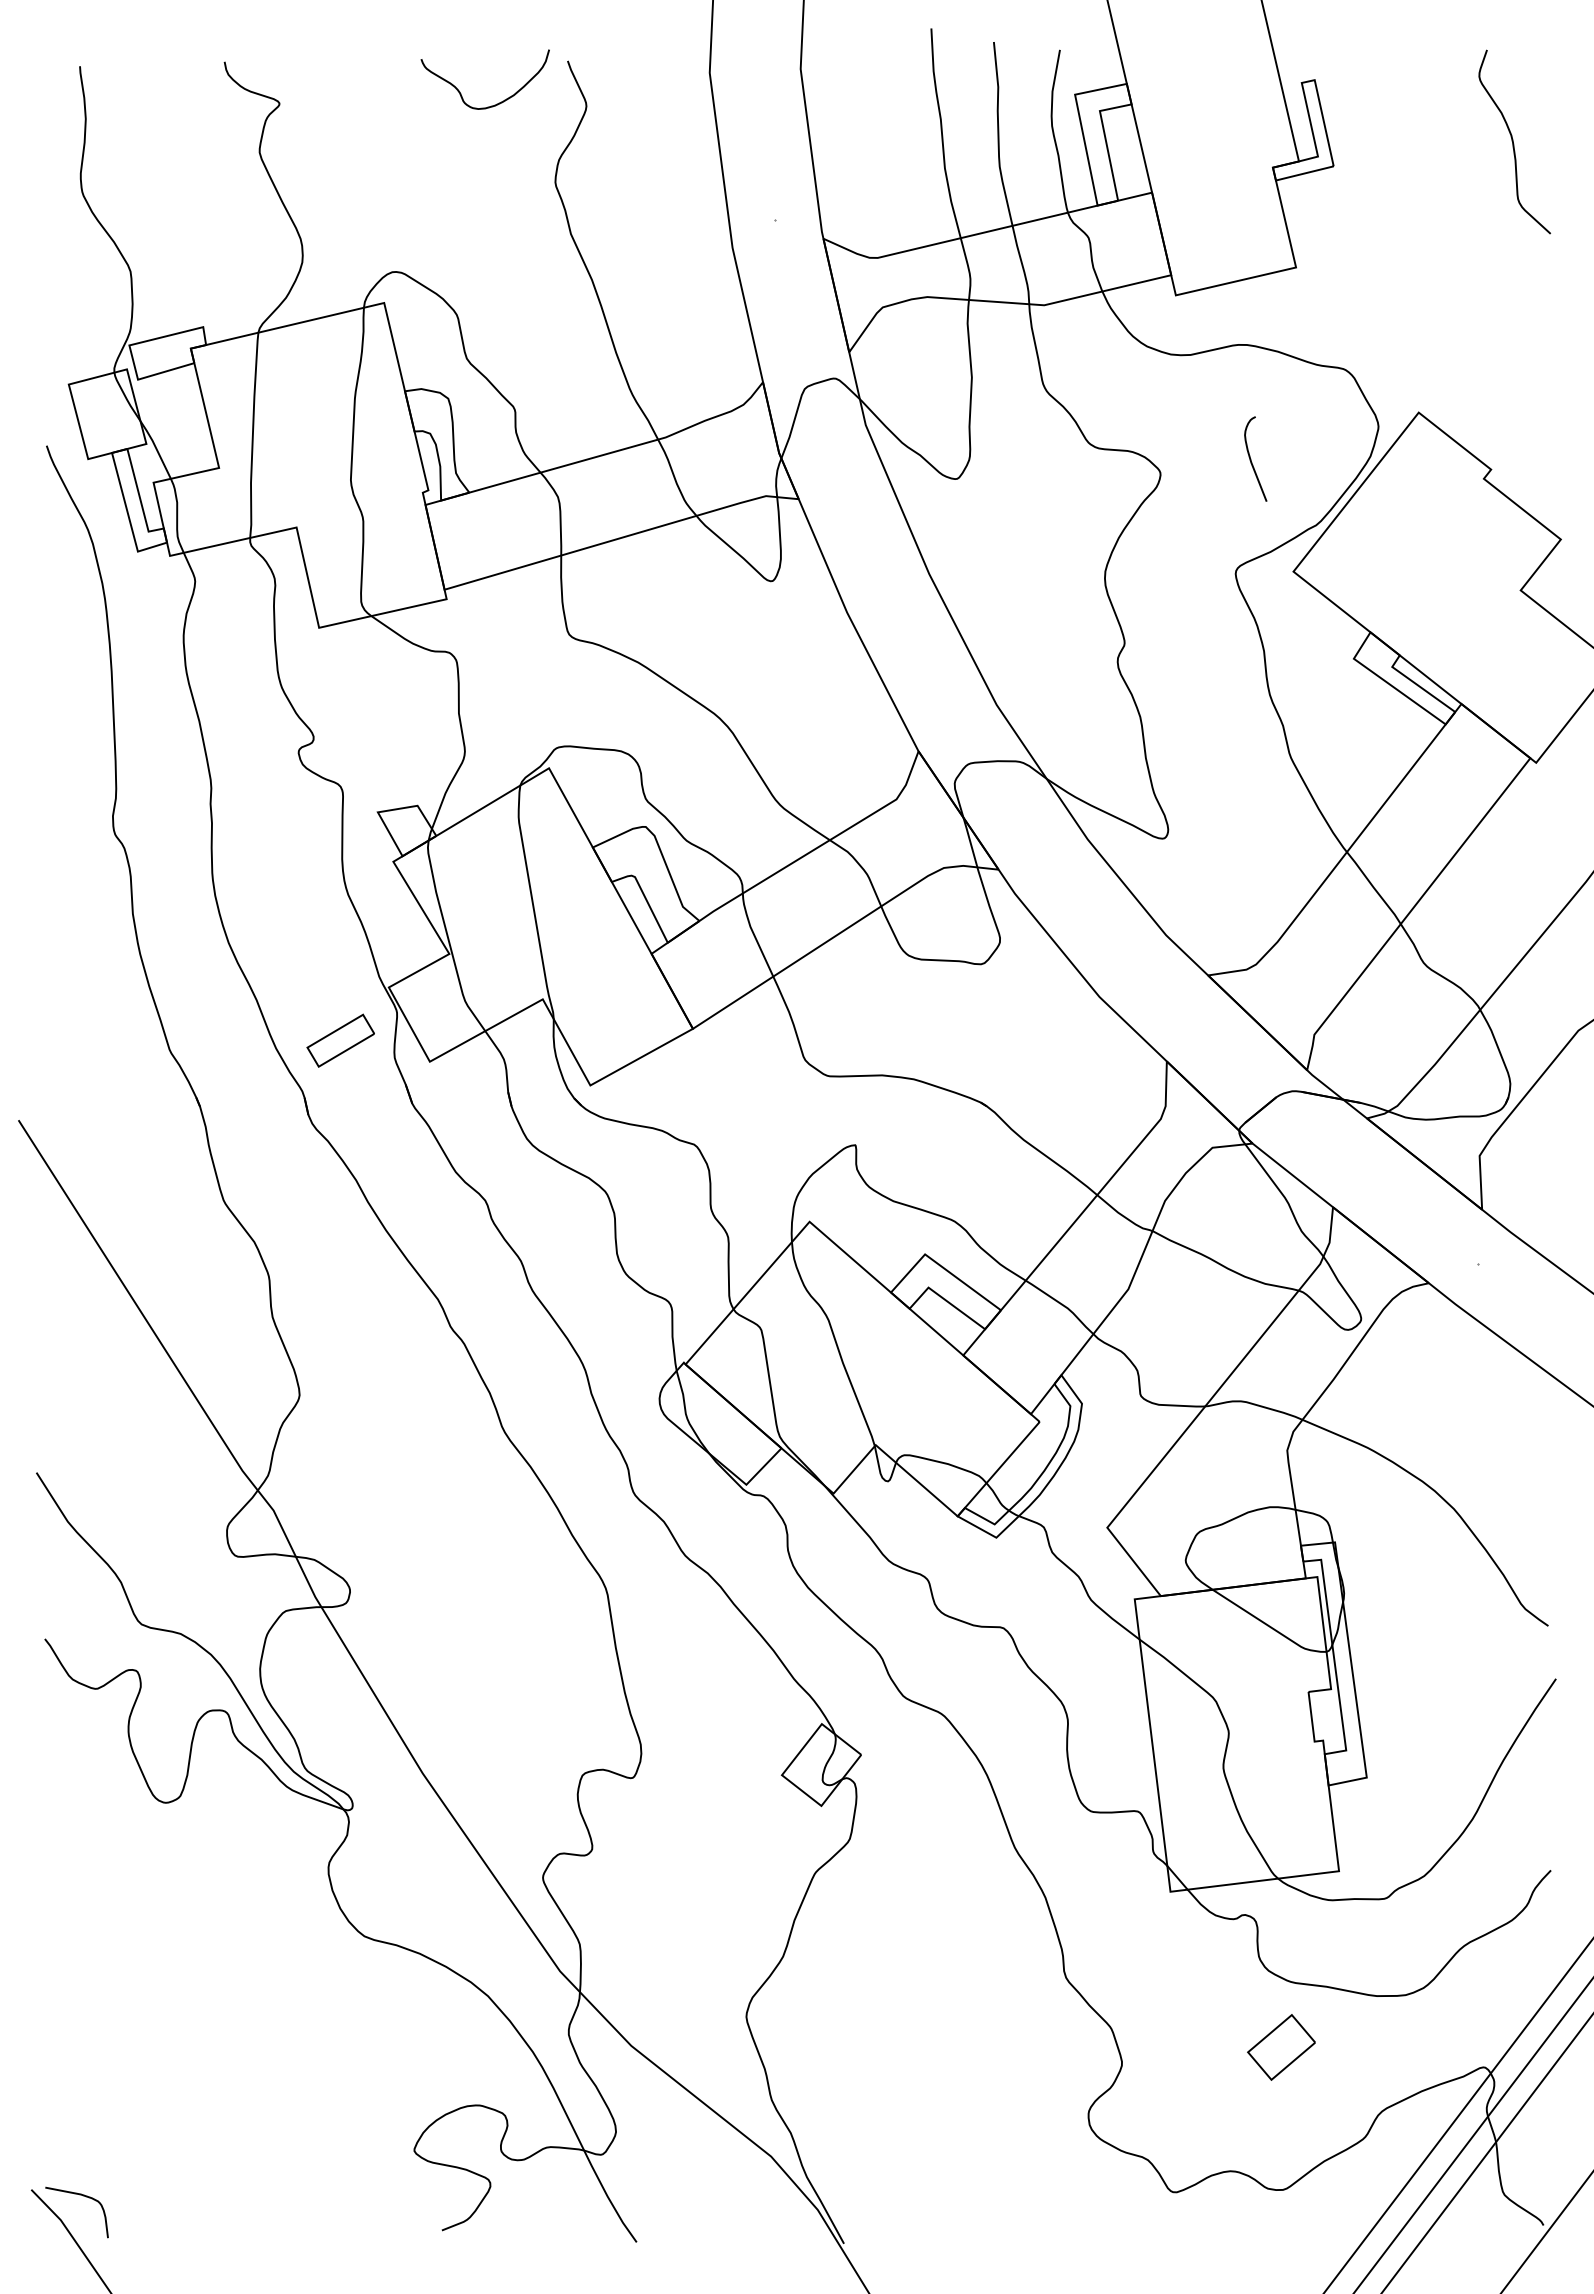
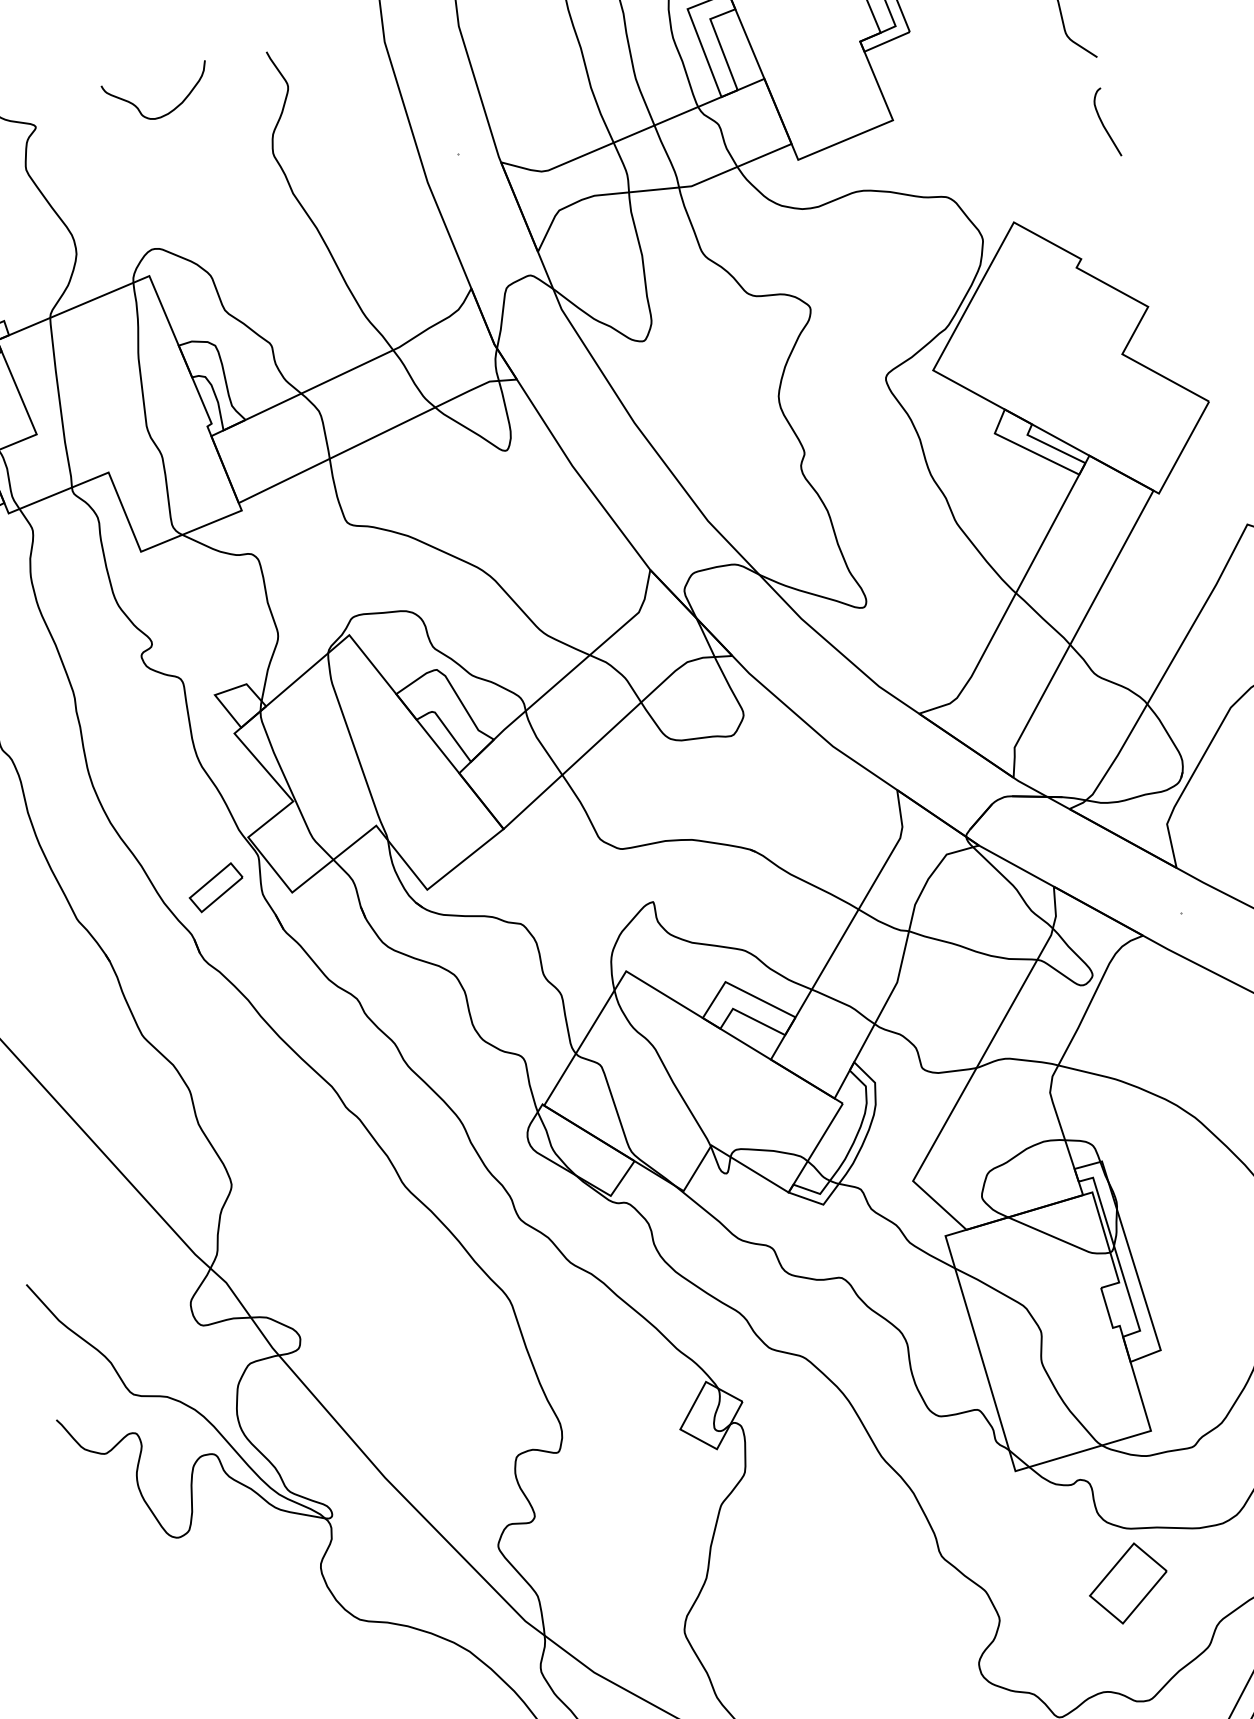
curve: (460, 91) -> (137, 107), moved
curve: (1251, 458) -> (1103, 122), moved
part: (1281, 2047) -> (1128, 1583), size x1.43

